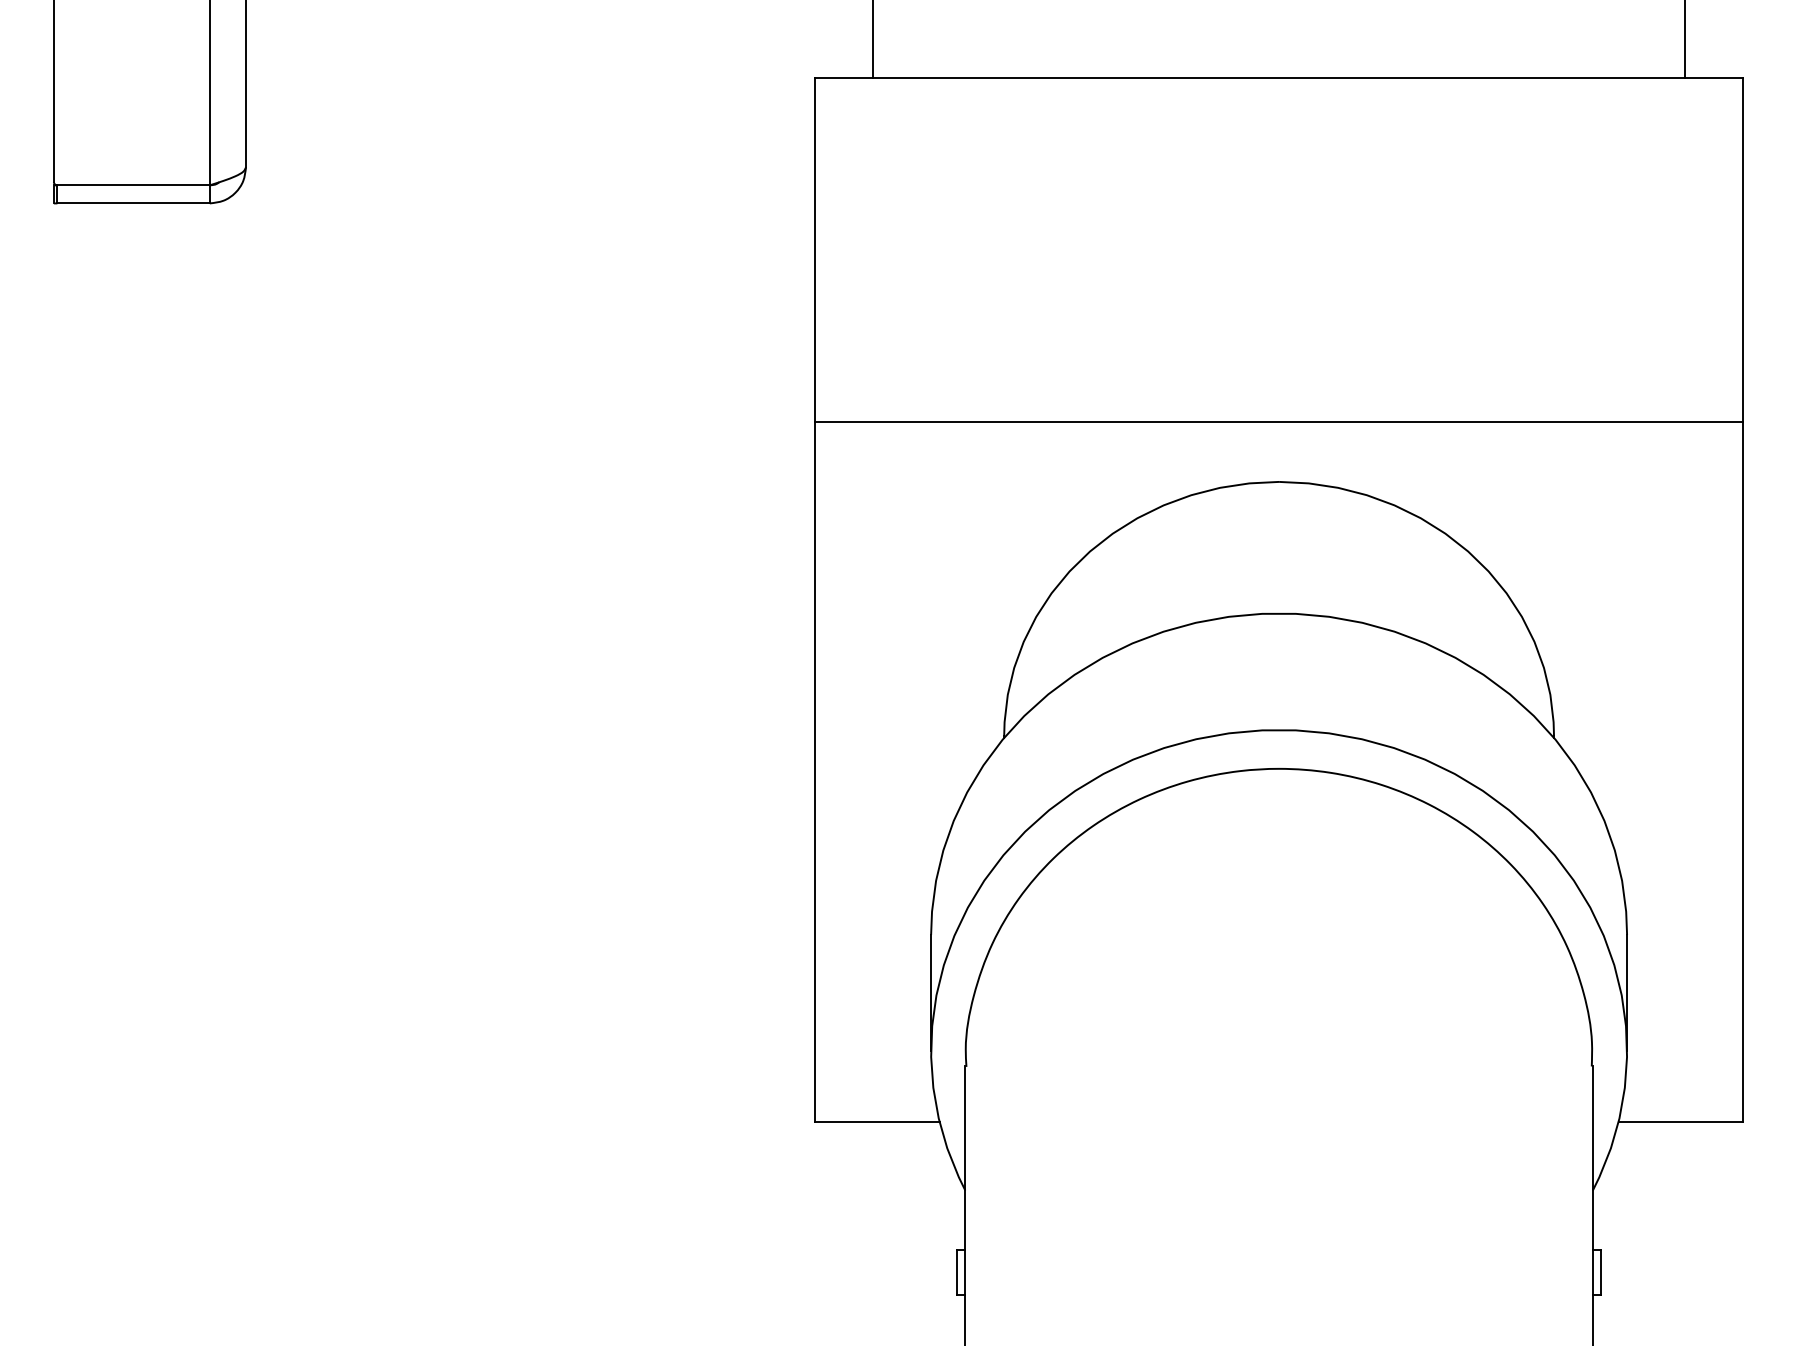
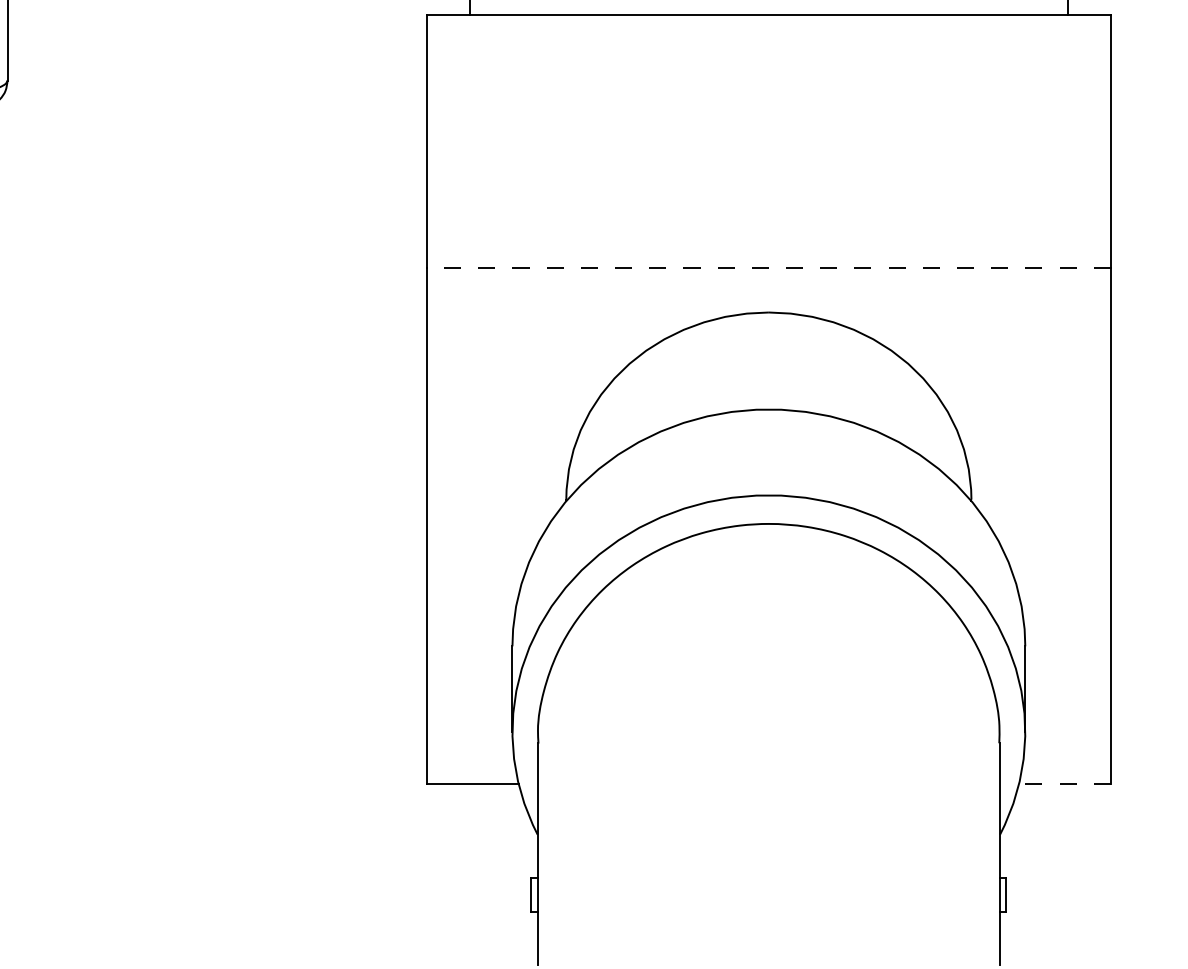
line: (1279, 421) -> (769, 267), solid -> dashed
line: (1680, 1121) -> (1064, 783), solid -> dashed

